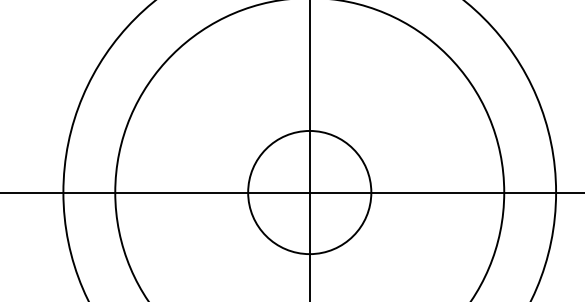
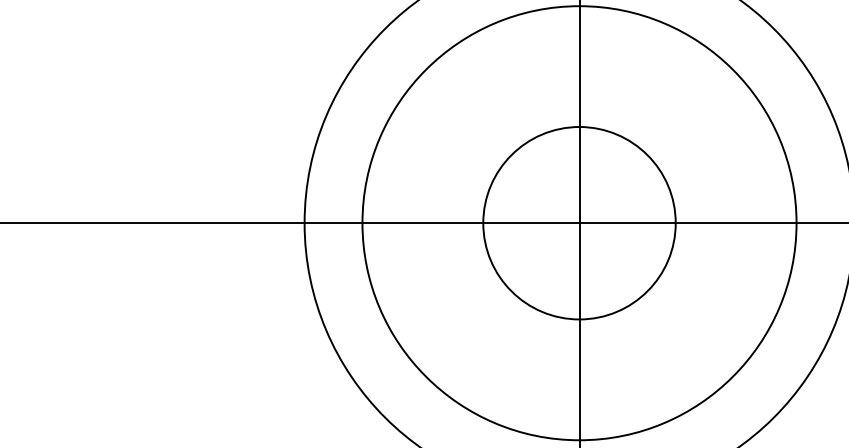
circle: (309, 191) -> (579, 222), size x1.4

